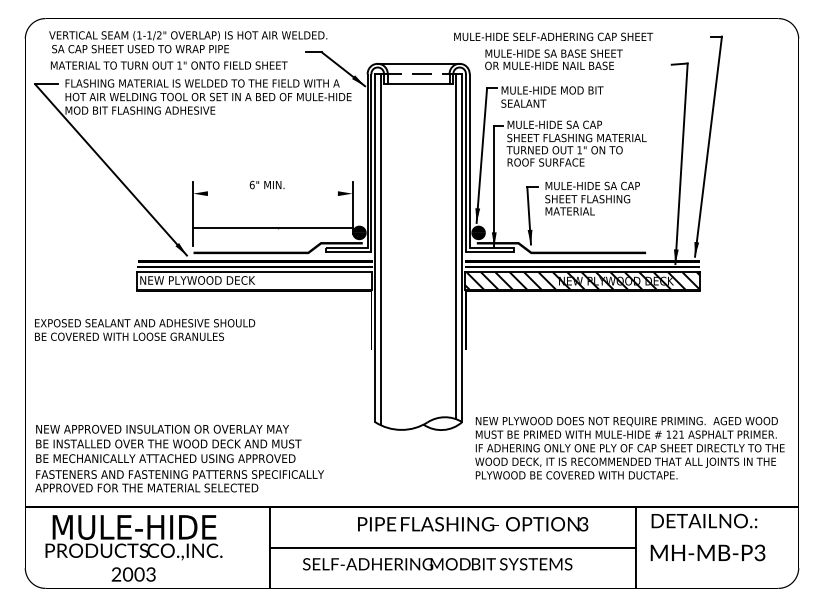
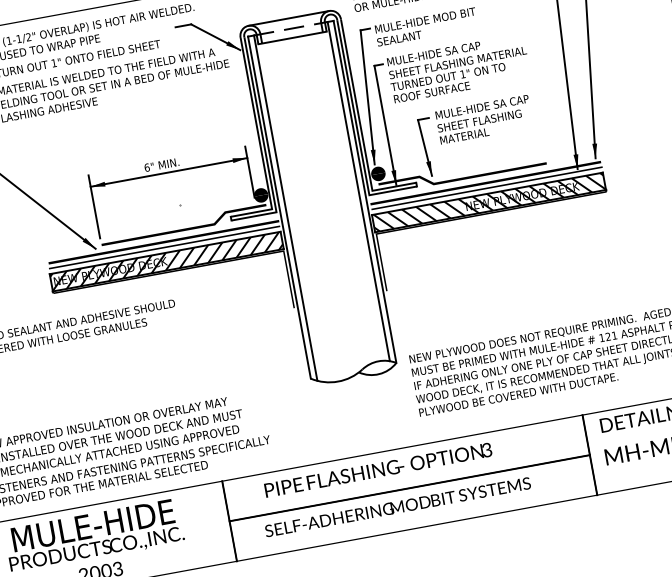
line: (272, 227) -> (168, 172), moved
hatch: (254, 280) -> (166, 261), added
text: (473, 524) -> (378, 470), moved

